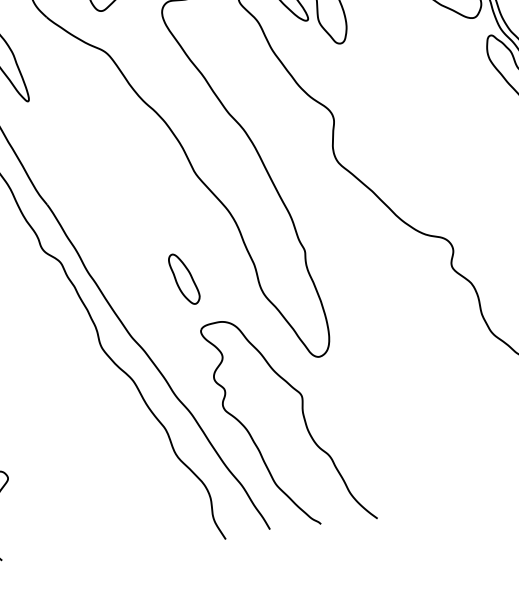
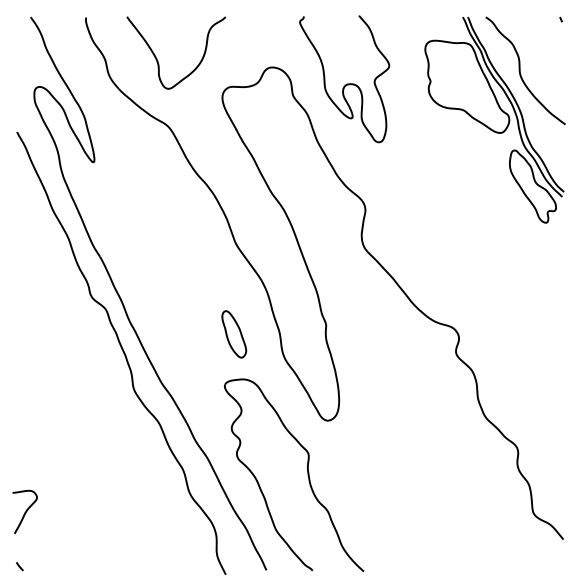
part: (184, 279) -> (234, 334), moved

